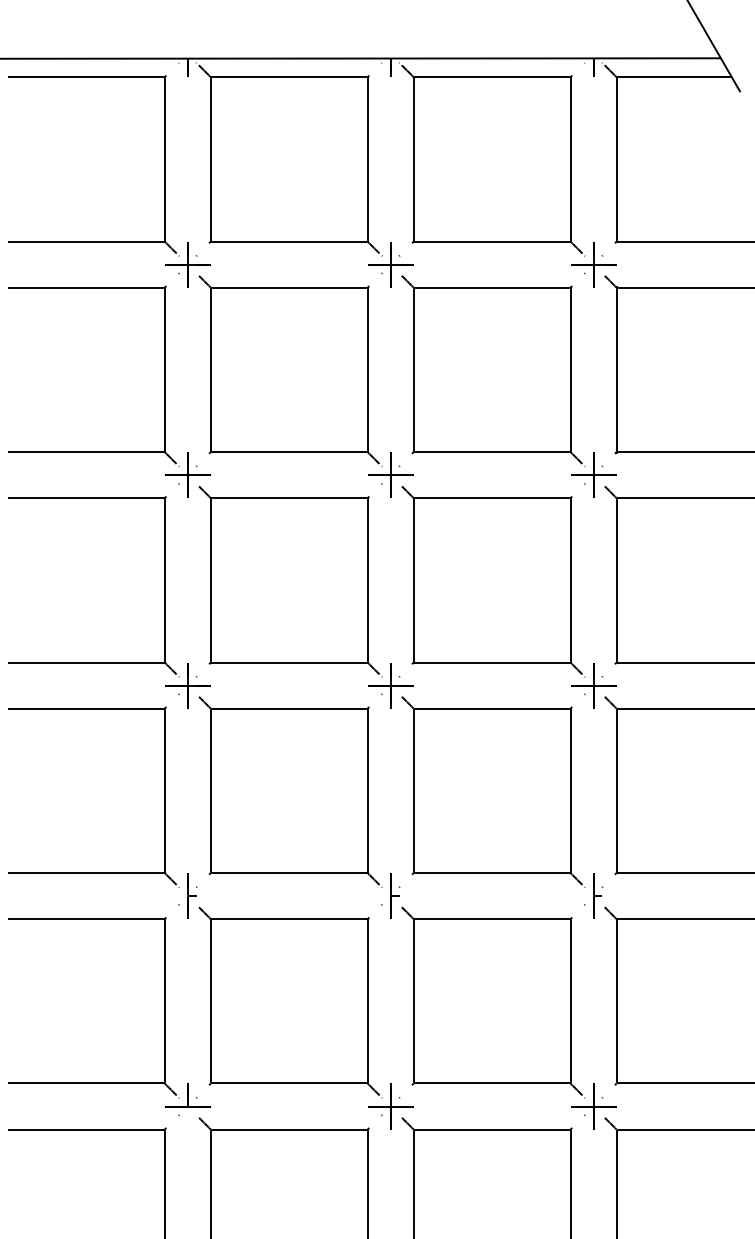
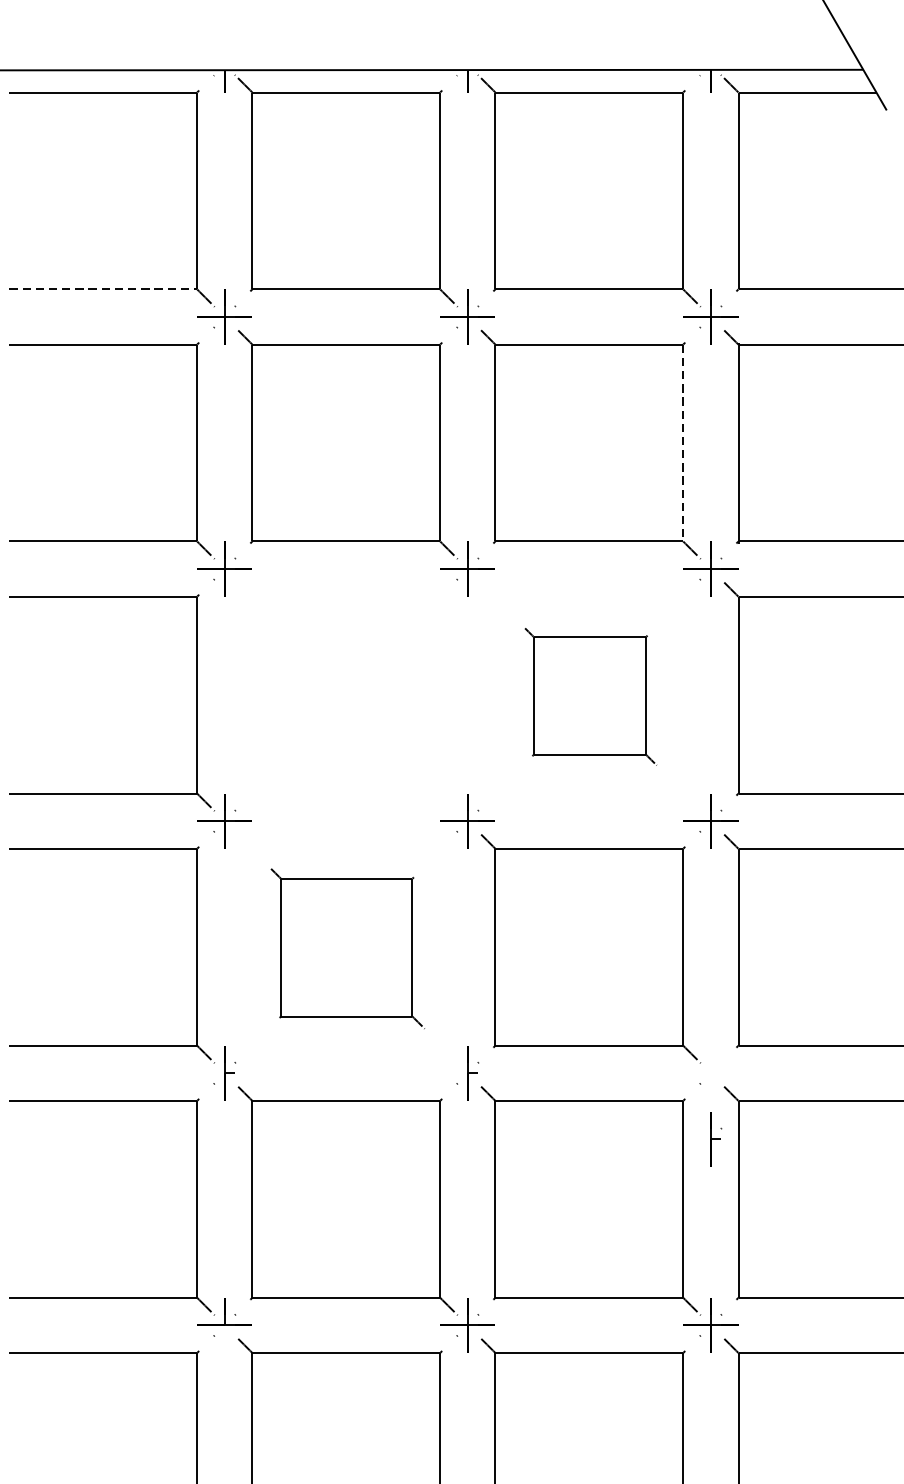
line: (86, 241) -> (103, 289), solid -> dashed
line: (570, 370) -> (683, 443), solid -> dashed
part: (290, 581) -> (347, 696), removed
part: (493, 581) -> (590, 696), size x0.6
part: (290, 791) -> (347, 948), size x0.7
part: (598, 895) -> (716, 1138), moved

